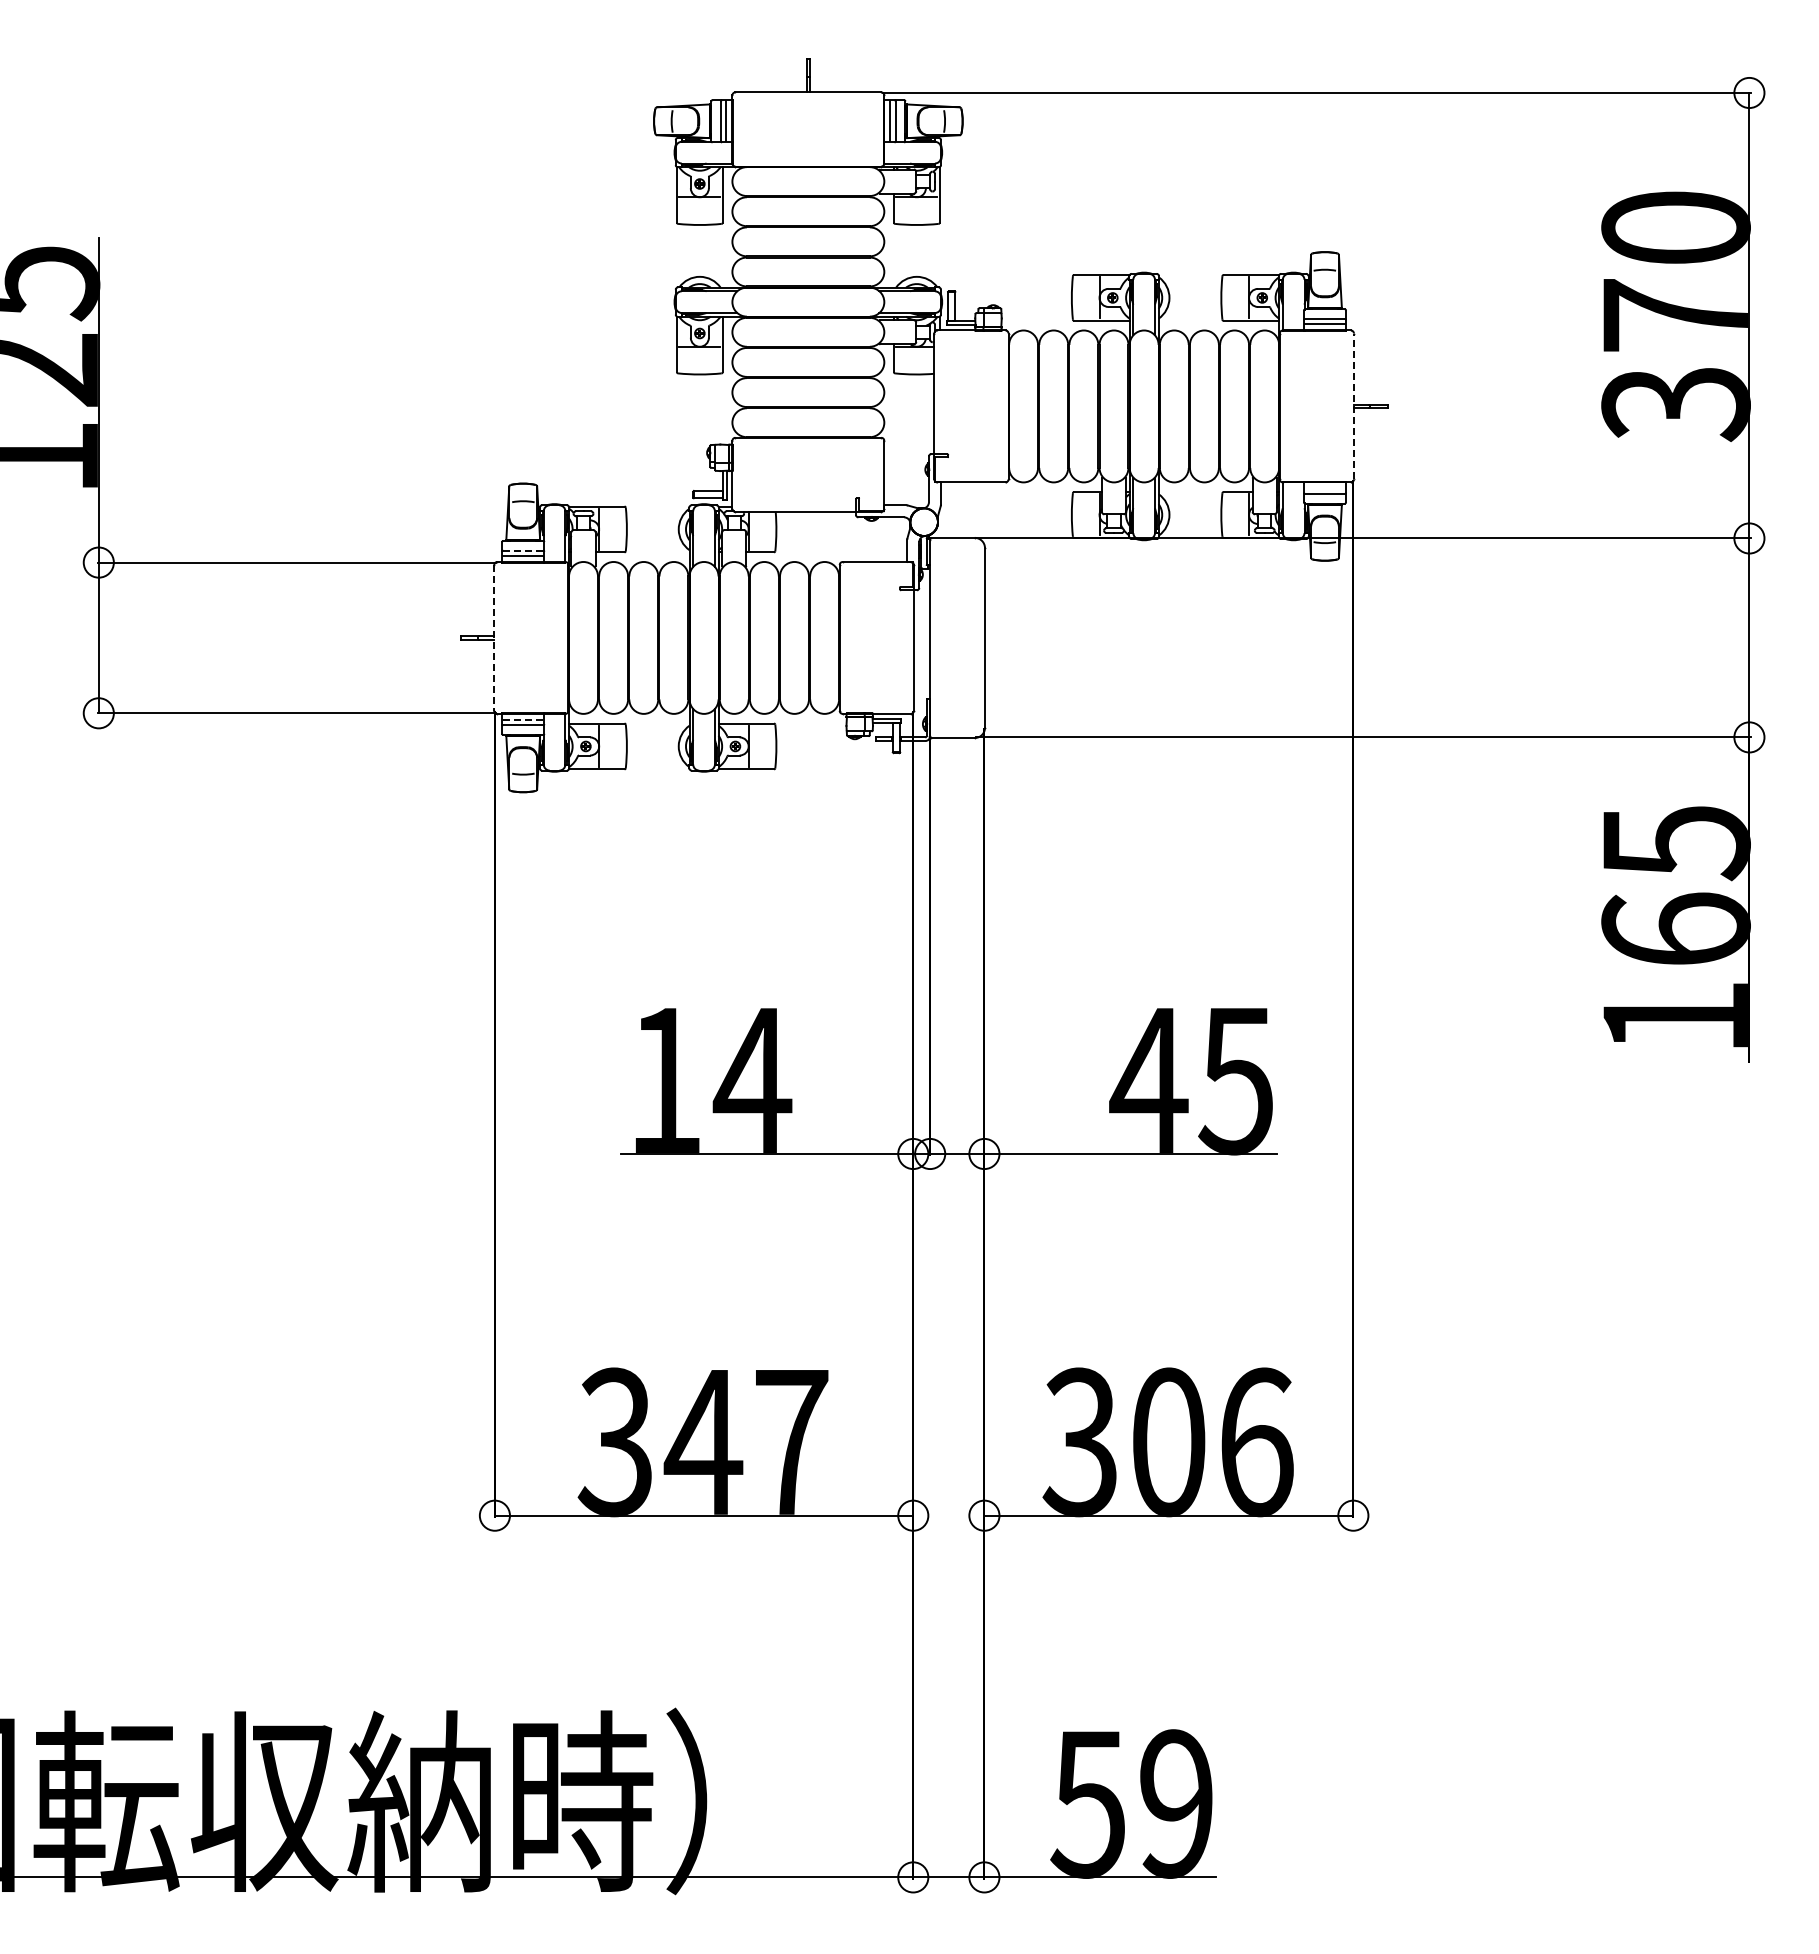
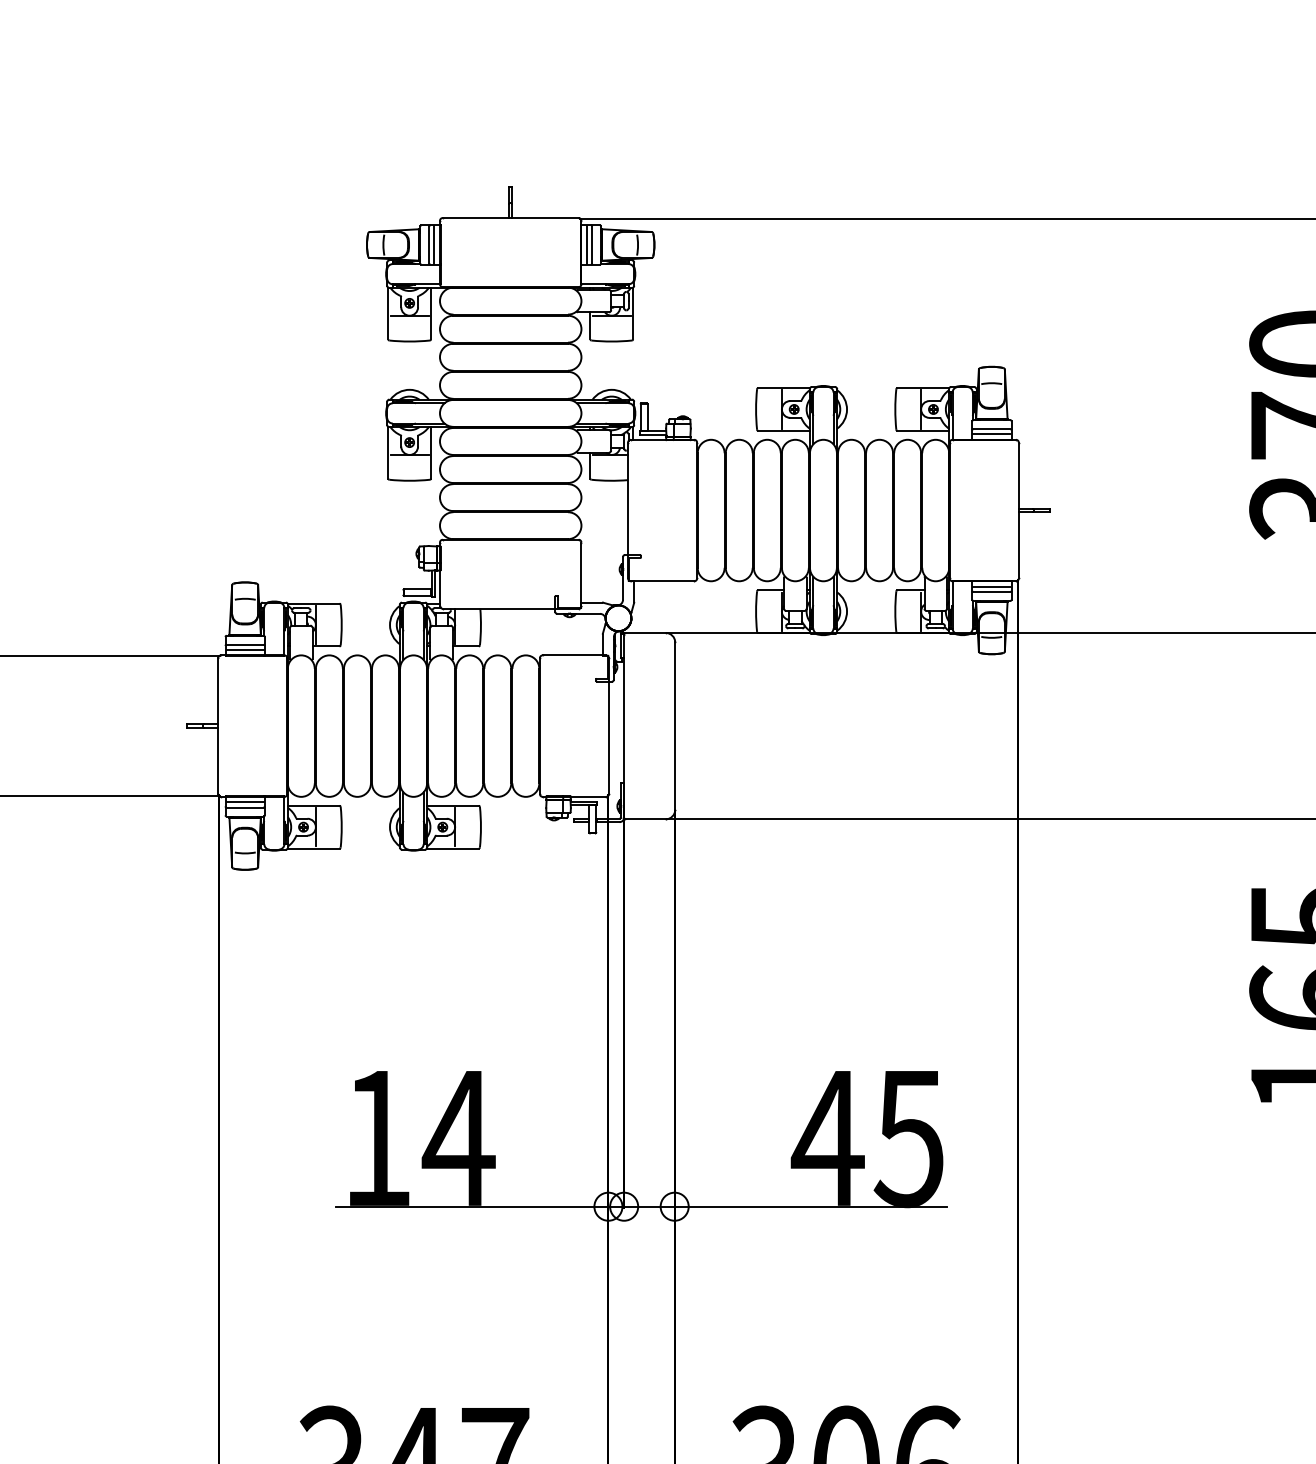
line: (1353, 406) -> (1018, 510), dashed -> solid
line: (1324, 488) -> (991, 586), added
line: (523, 550) -> (245, 644), dashed -> solid
line: (494, 637) -> (218, 725), dashed -> solid
line: (523, 719) -> (245, 802), dashed -> solid

